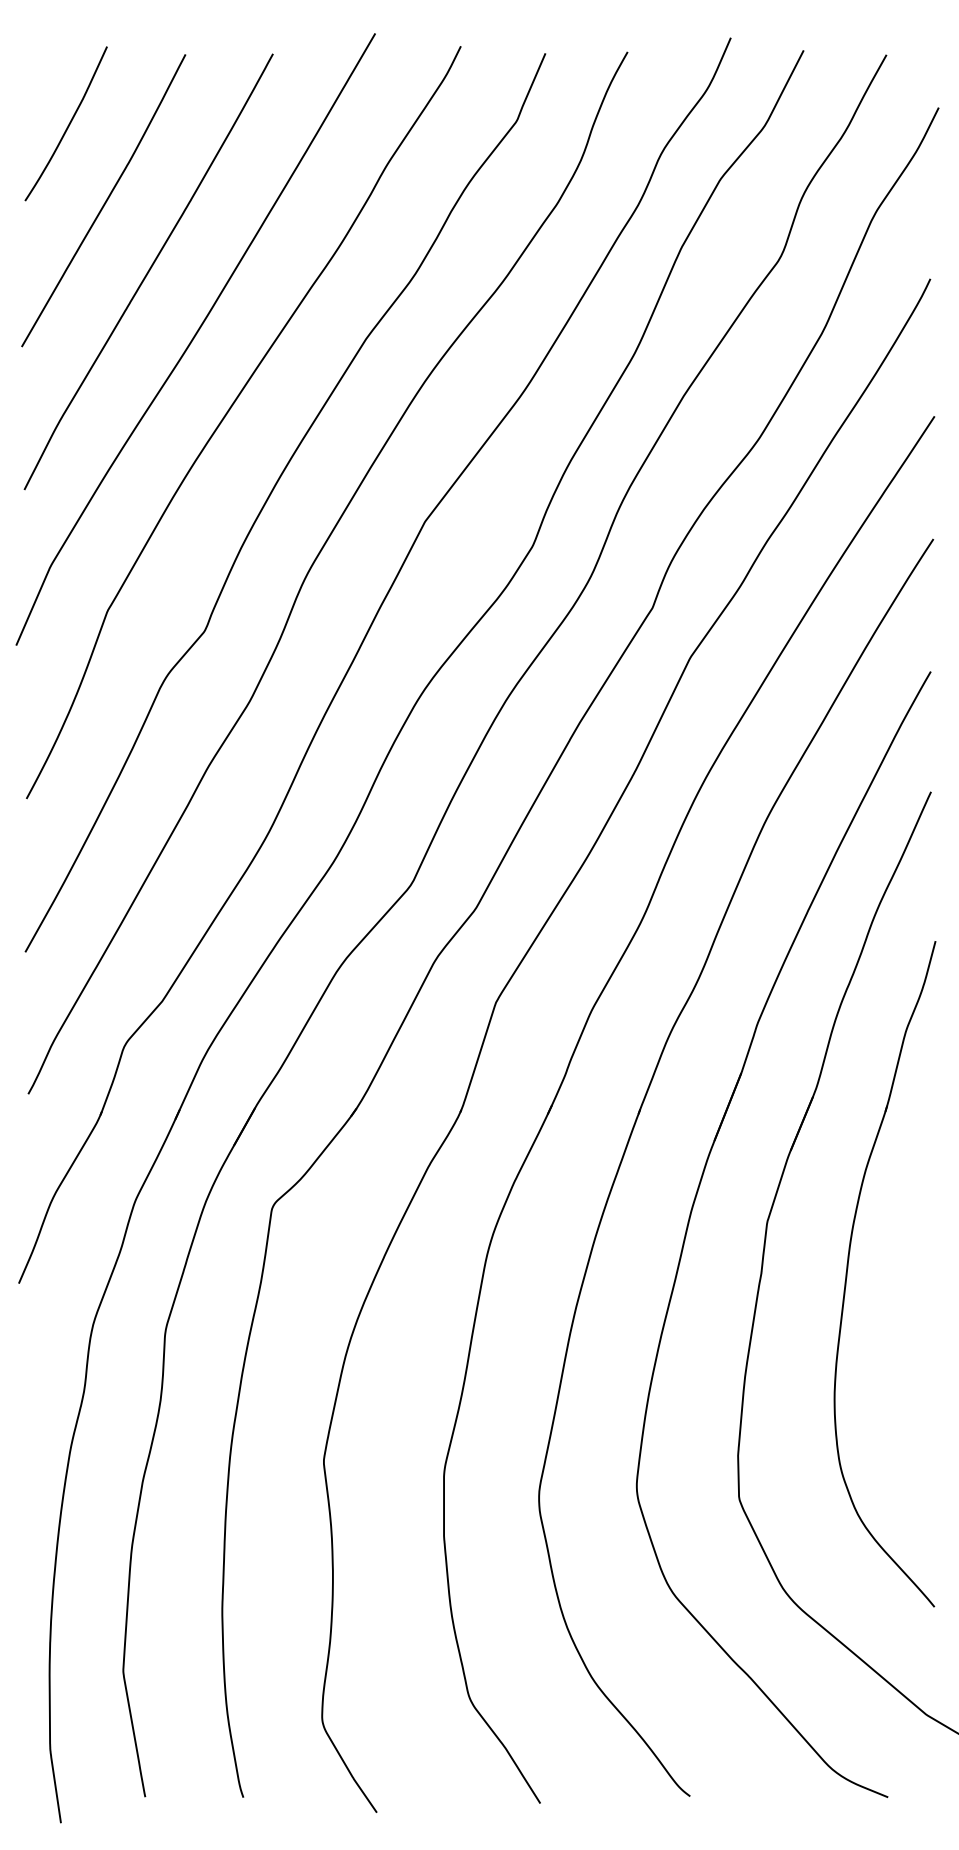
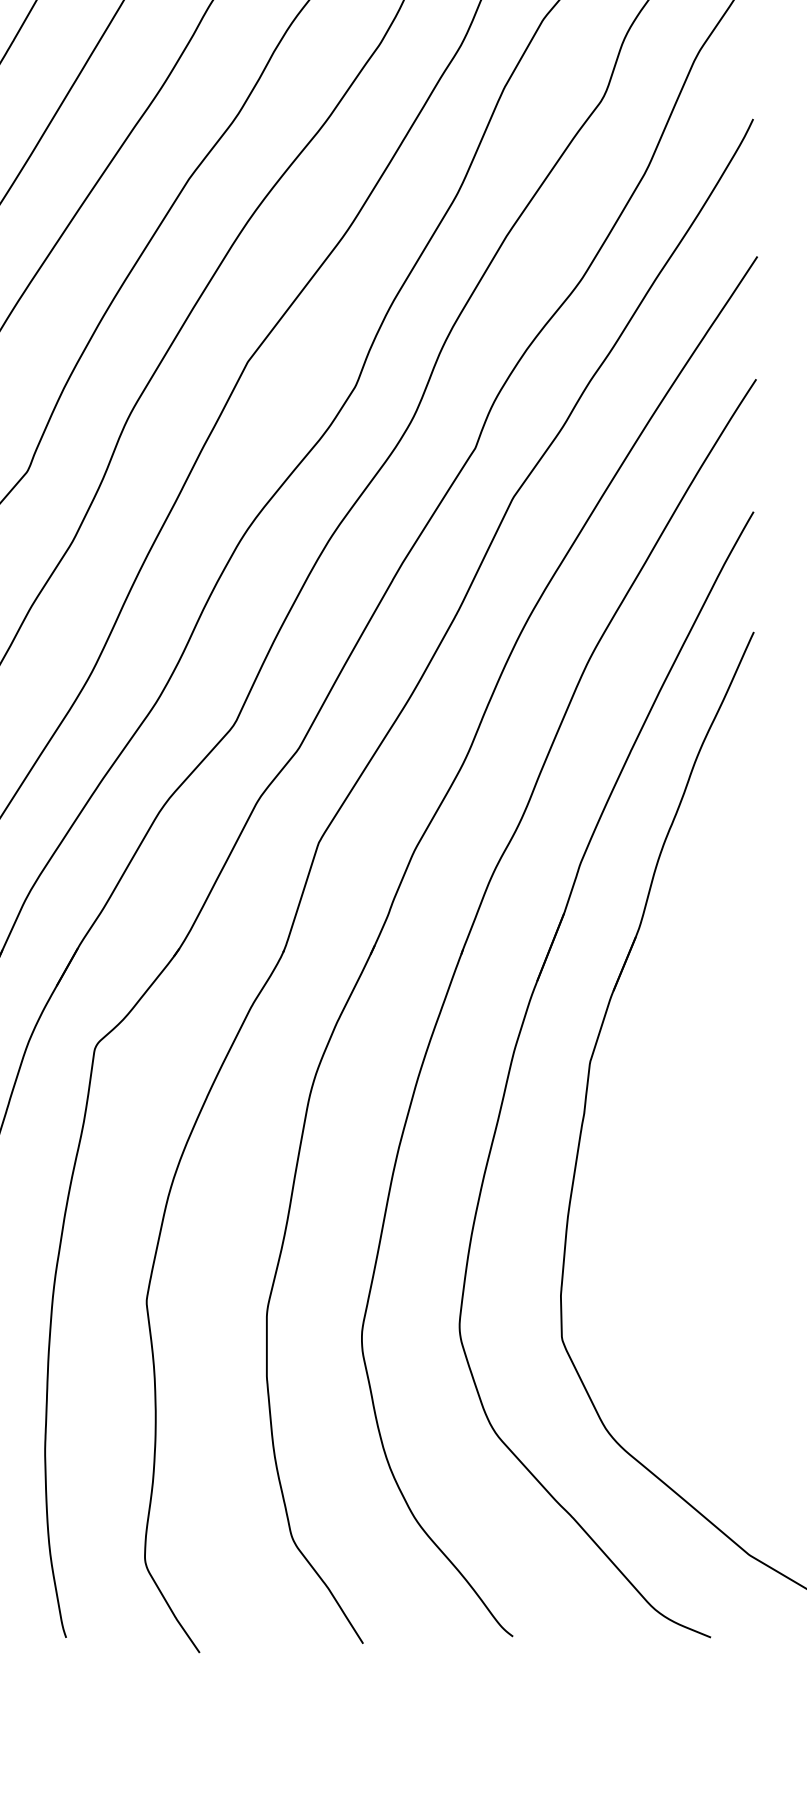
part: (848, 1268) -> (671, 1108), removed

